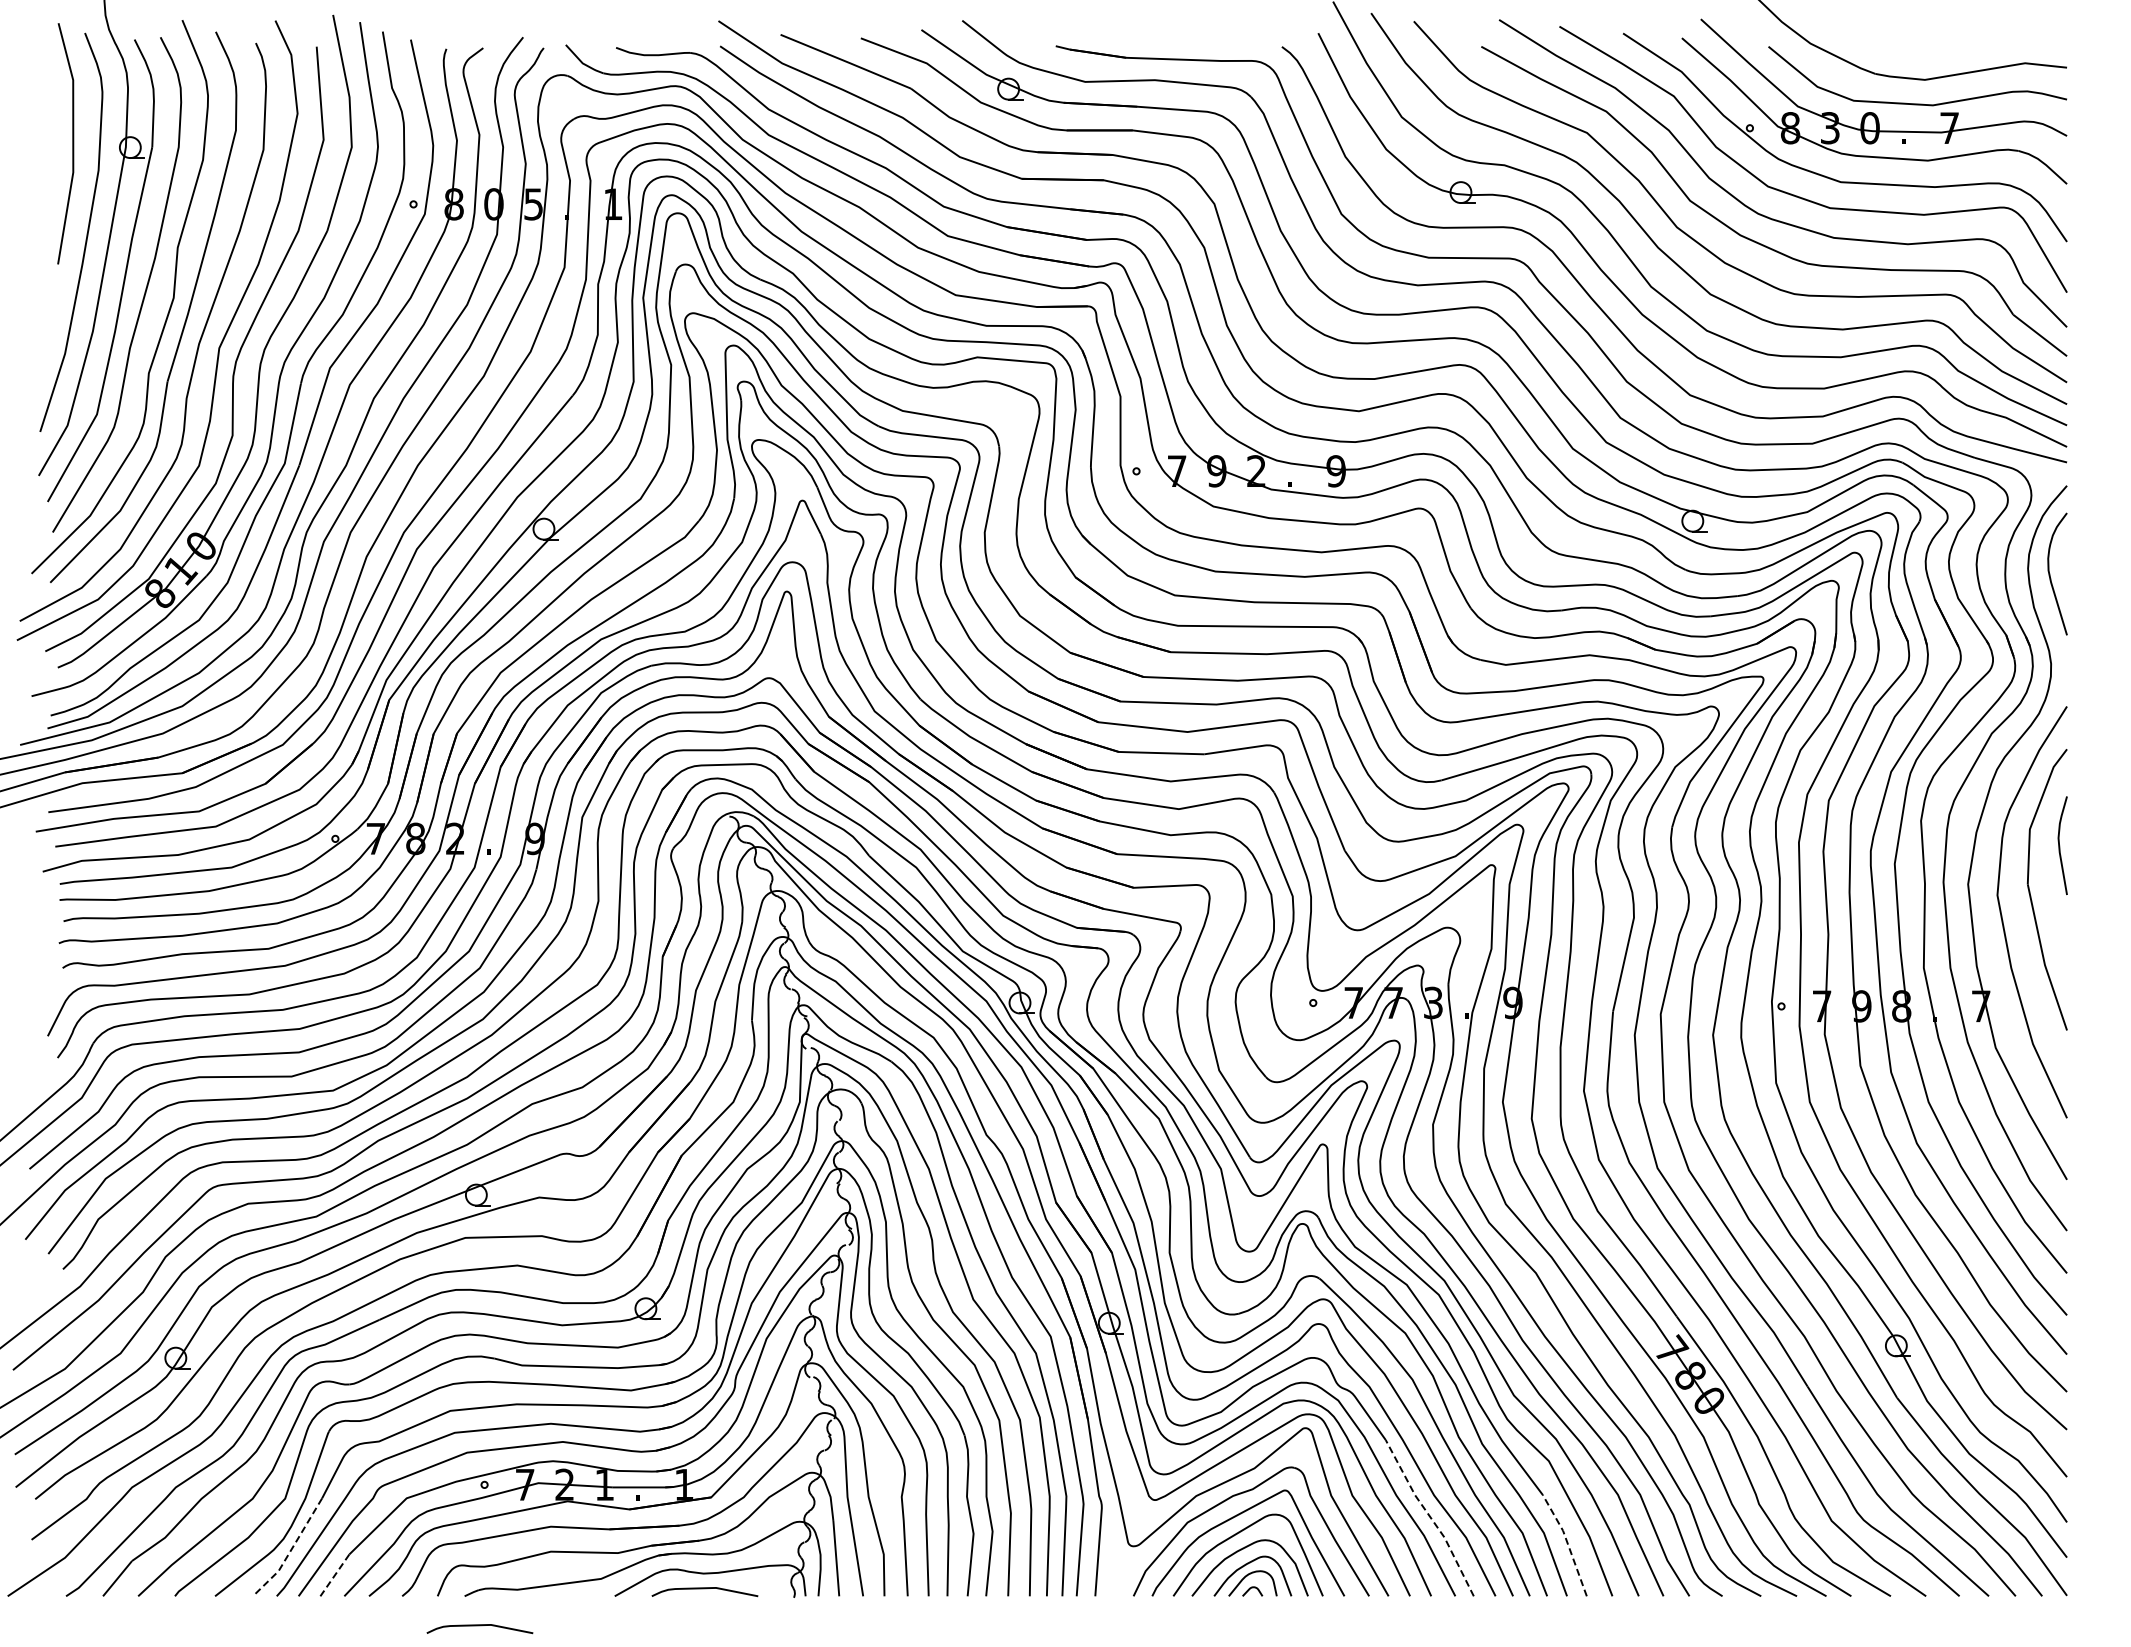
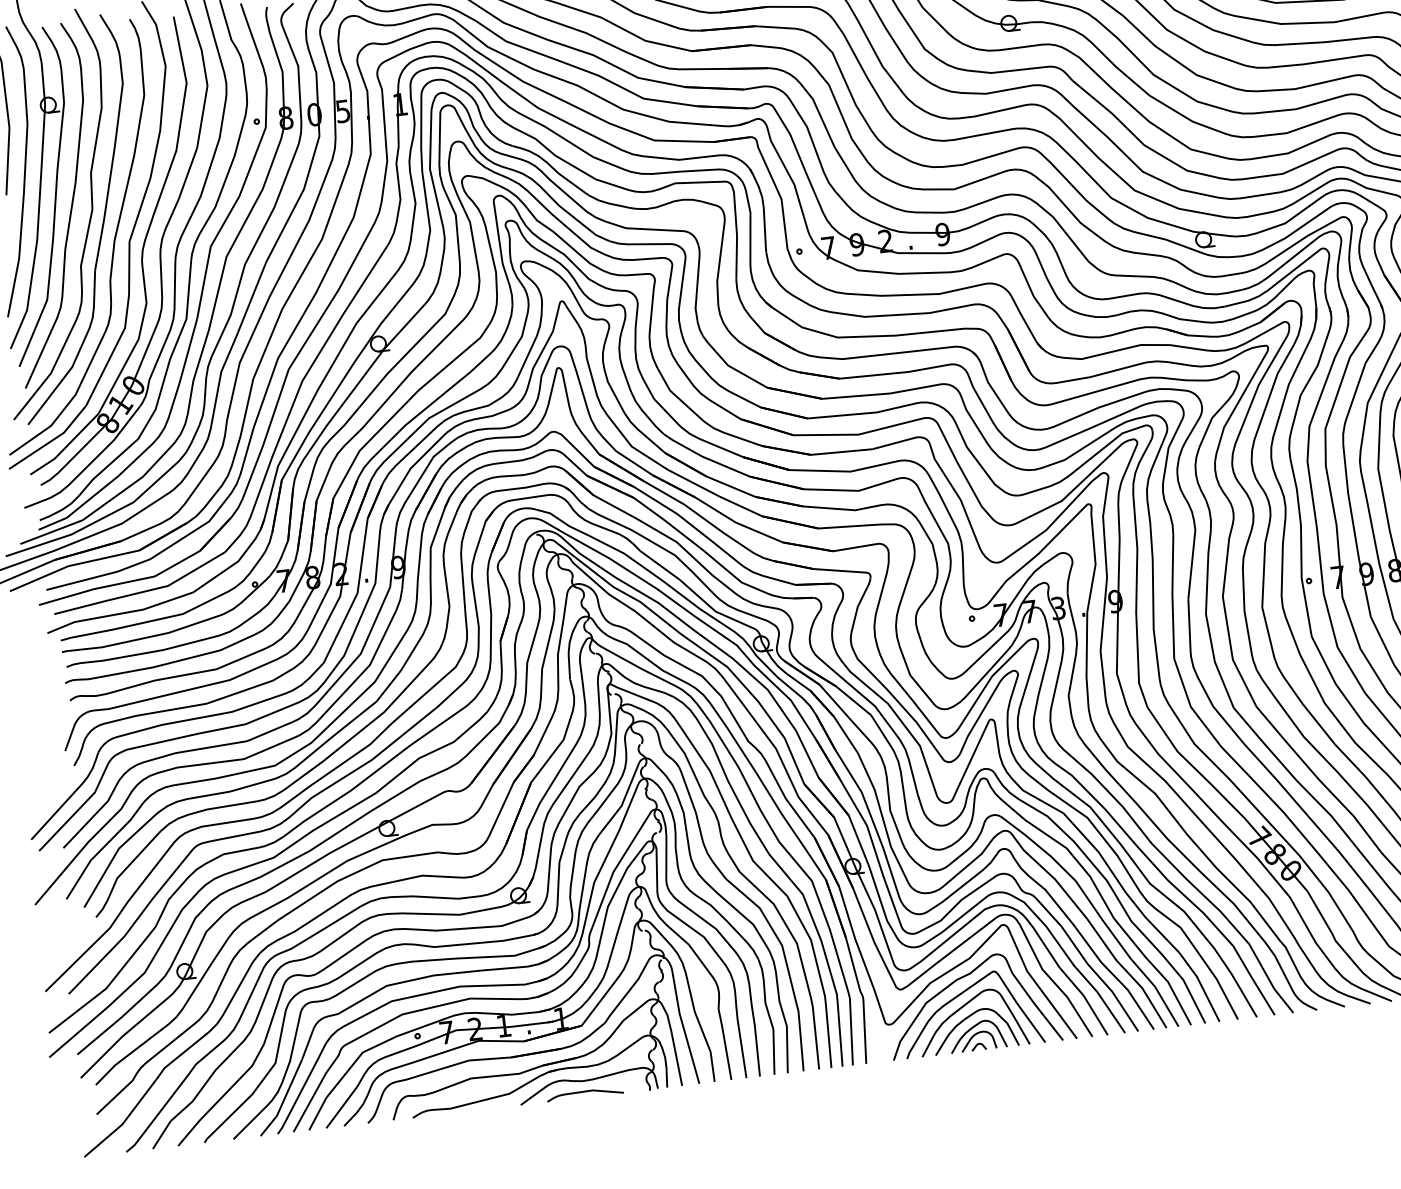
line: (1430, 1517) -> (1100, 978), dashed -> solid
line: (1567, 1543) -> (1201, 985), dashed -> solid
line: (290, 1550) -> (283, 1099), dashed -> solid
line: (334, 1575) -> (317, 1114), dashed -> solid
curve: (479, 1626) -> (426, 1138), removed

